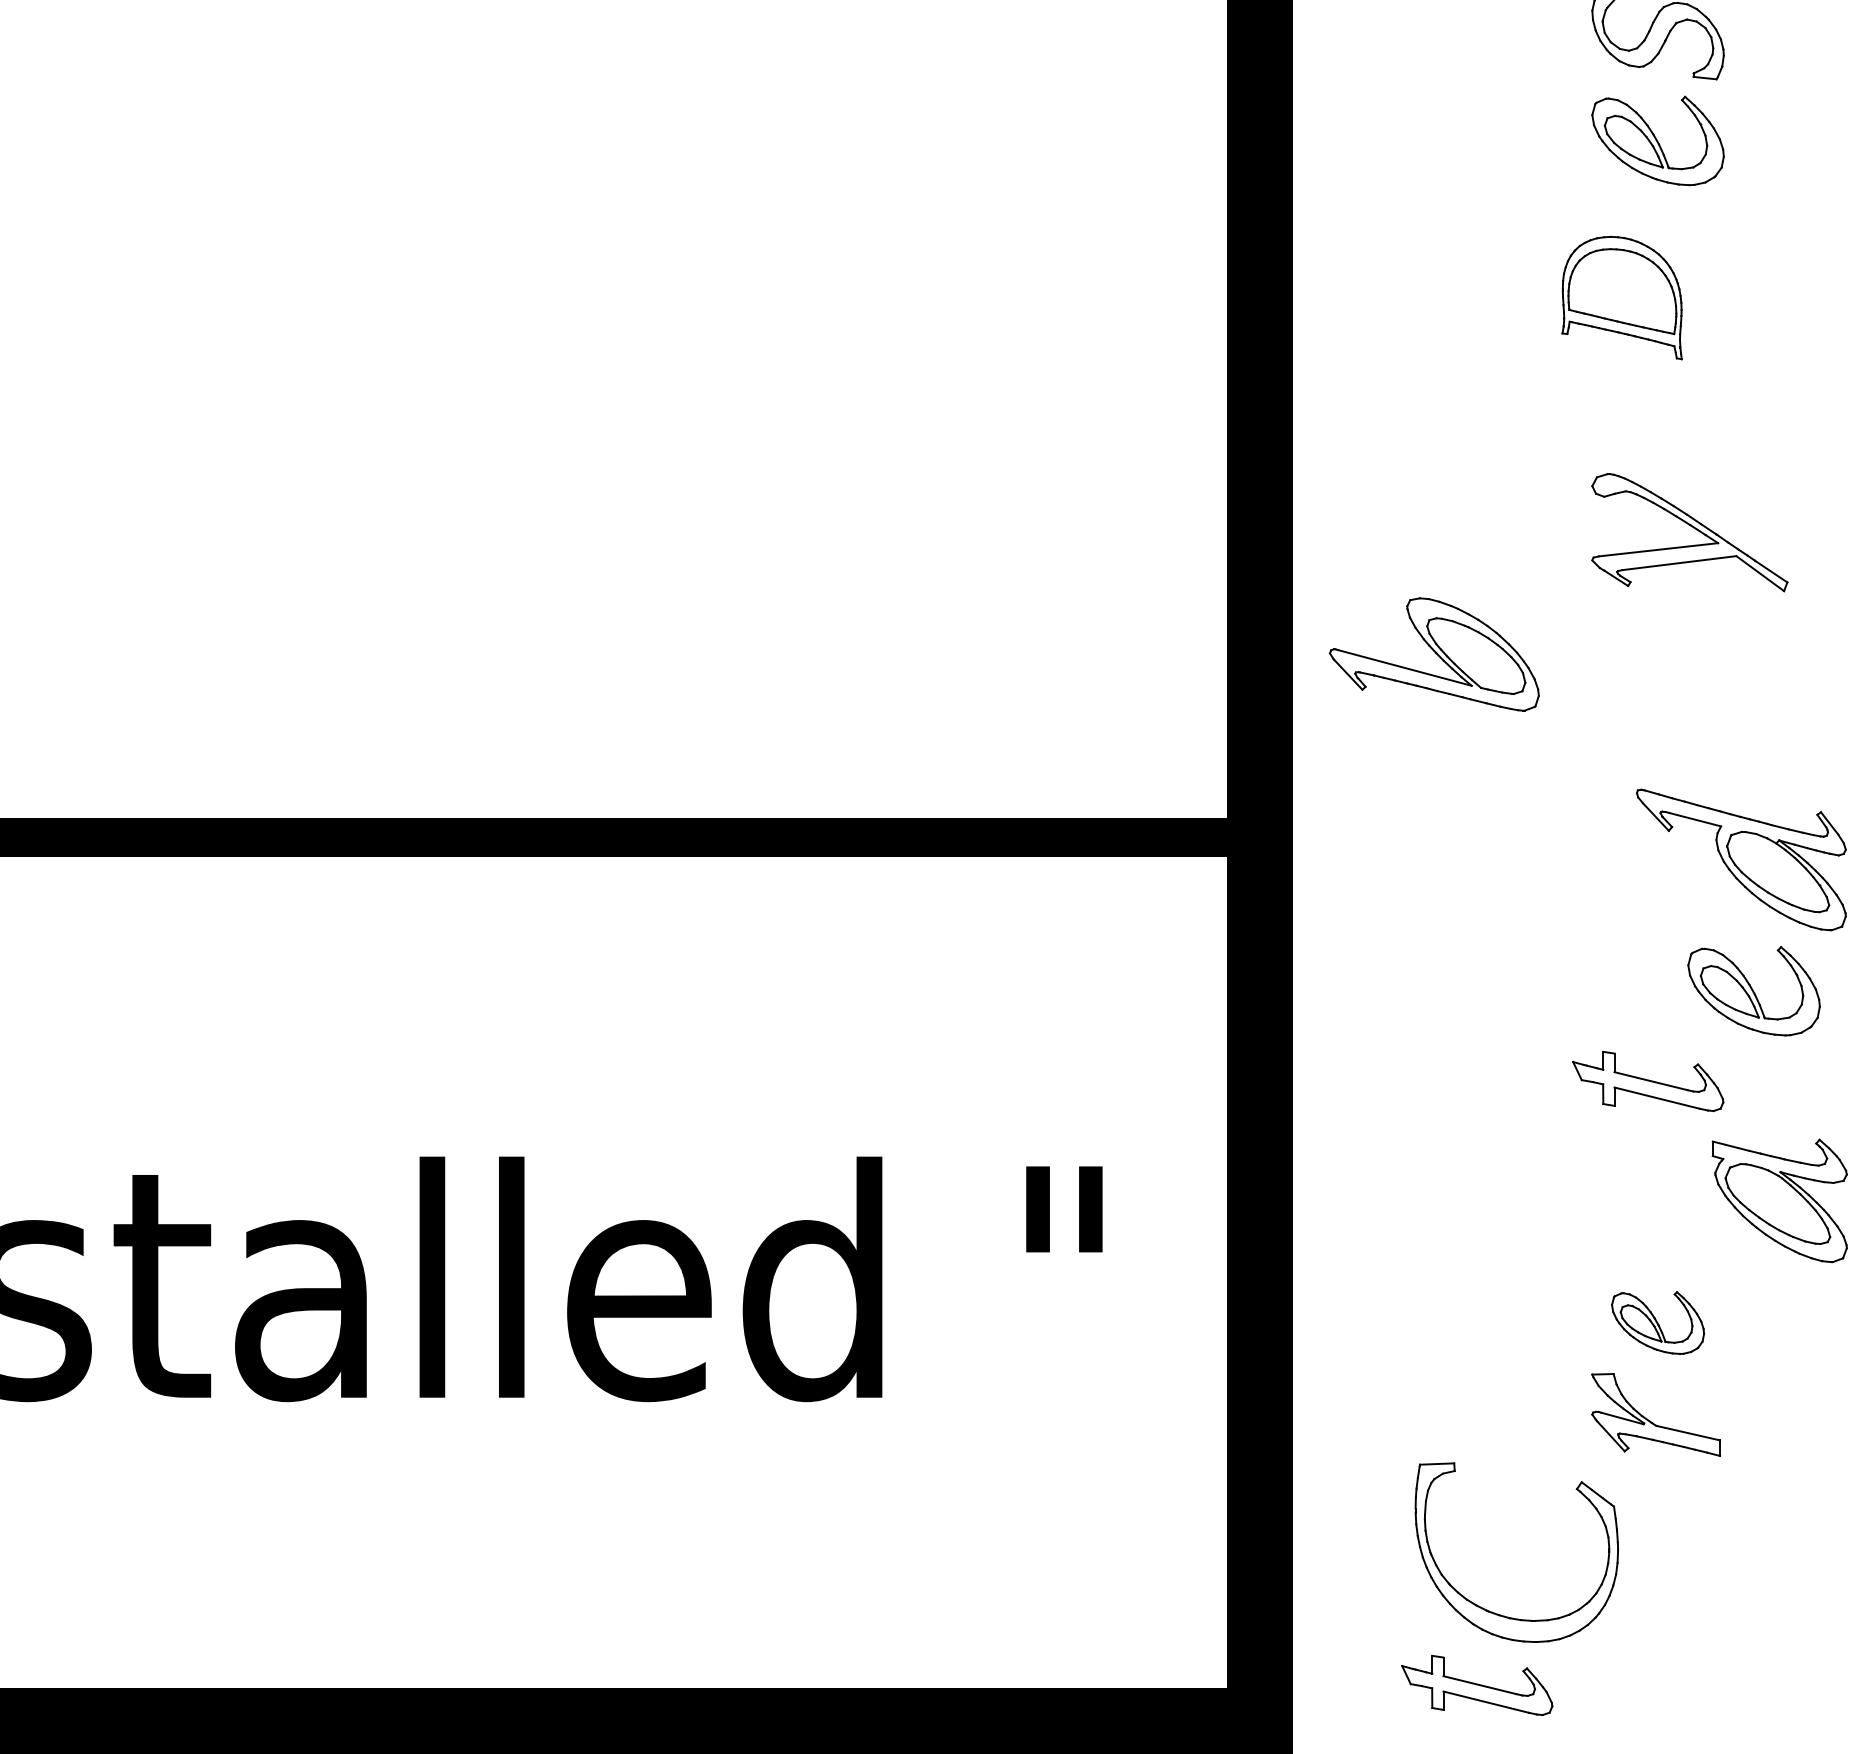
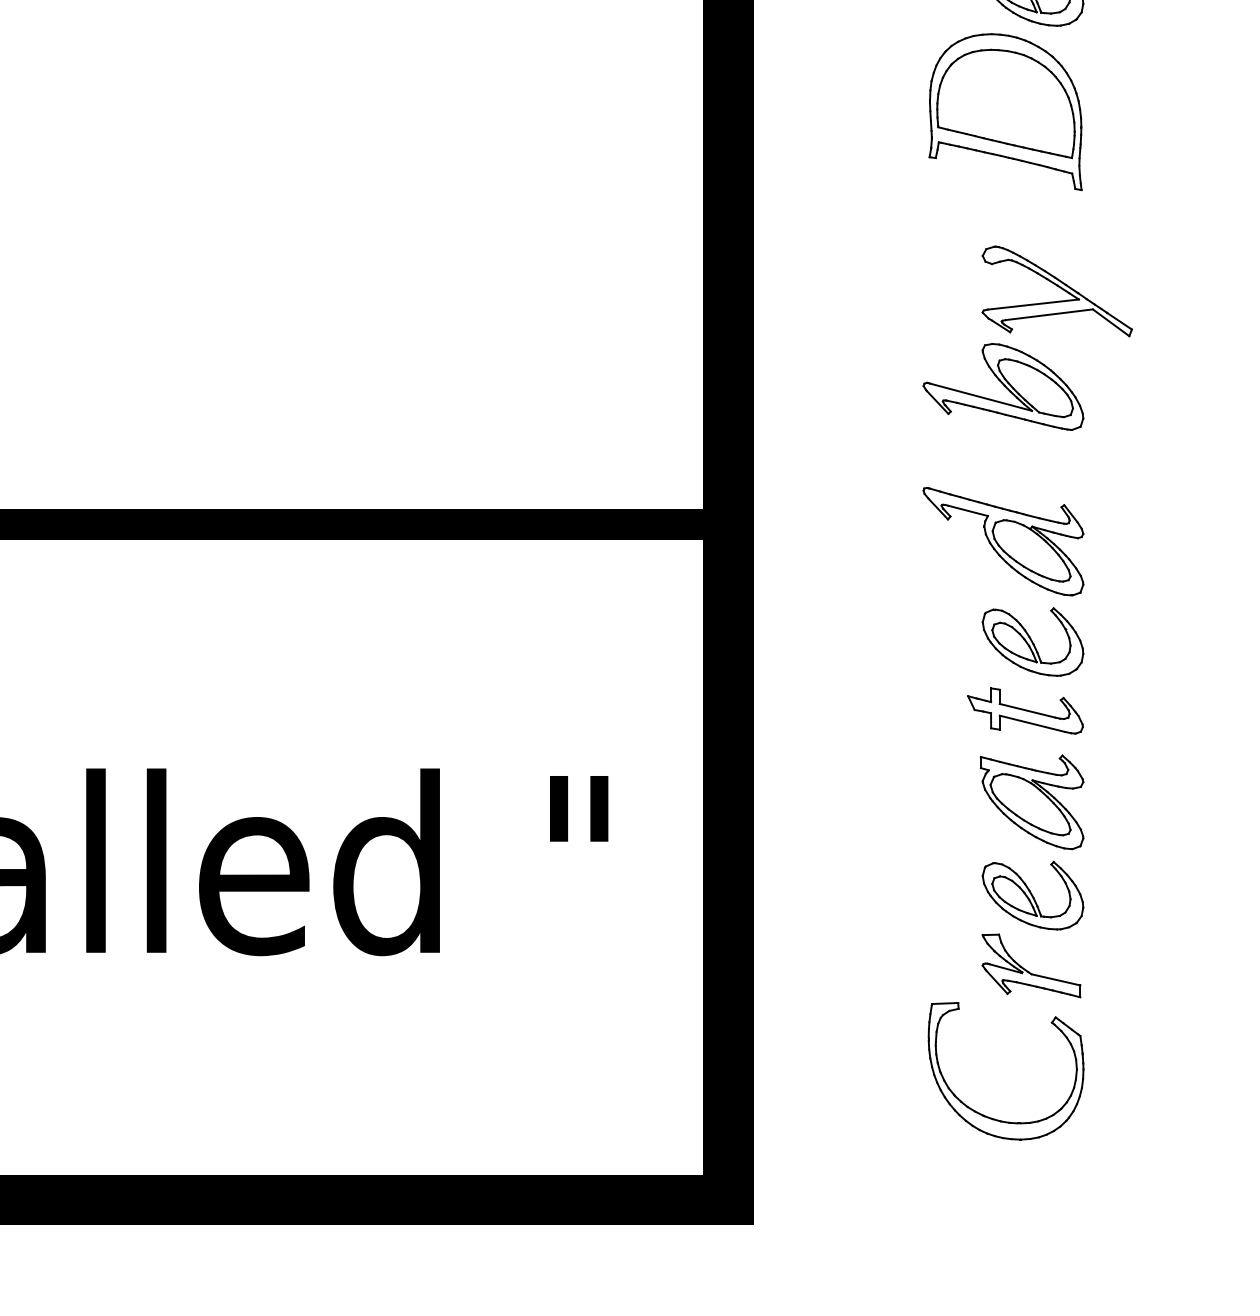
part: (1621, 297) -> (1005, 111), size x1.67
part: (1433, 654) -> (1002, 386), moved
part: (1741, 859) -> (1003, 541), moved
part: (1753, 991) -> (1032, 642), moved
part: (1779, 1200) -> (1031, 802), moved
part: (1657, 1322) -> (1032, 895), size x1.43
part: (1492, 1611) -> (987, 1116), moved
part: (1477, 1685) -> (894, 1172), removed

